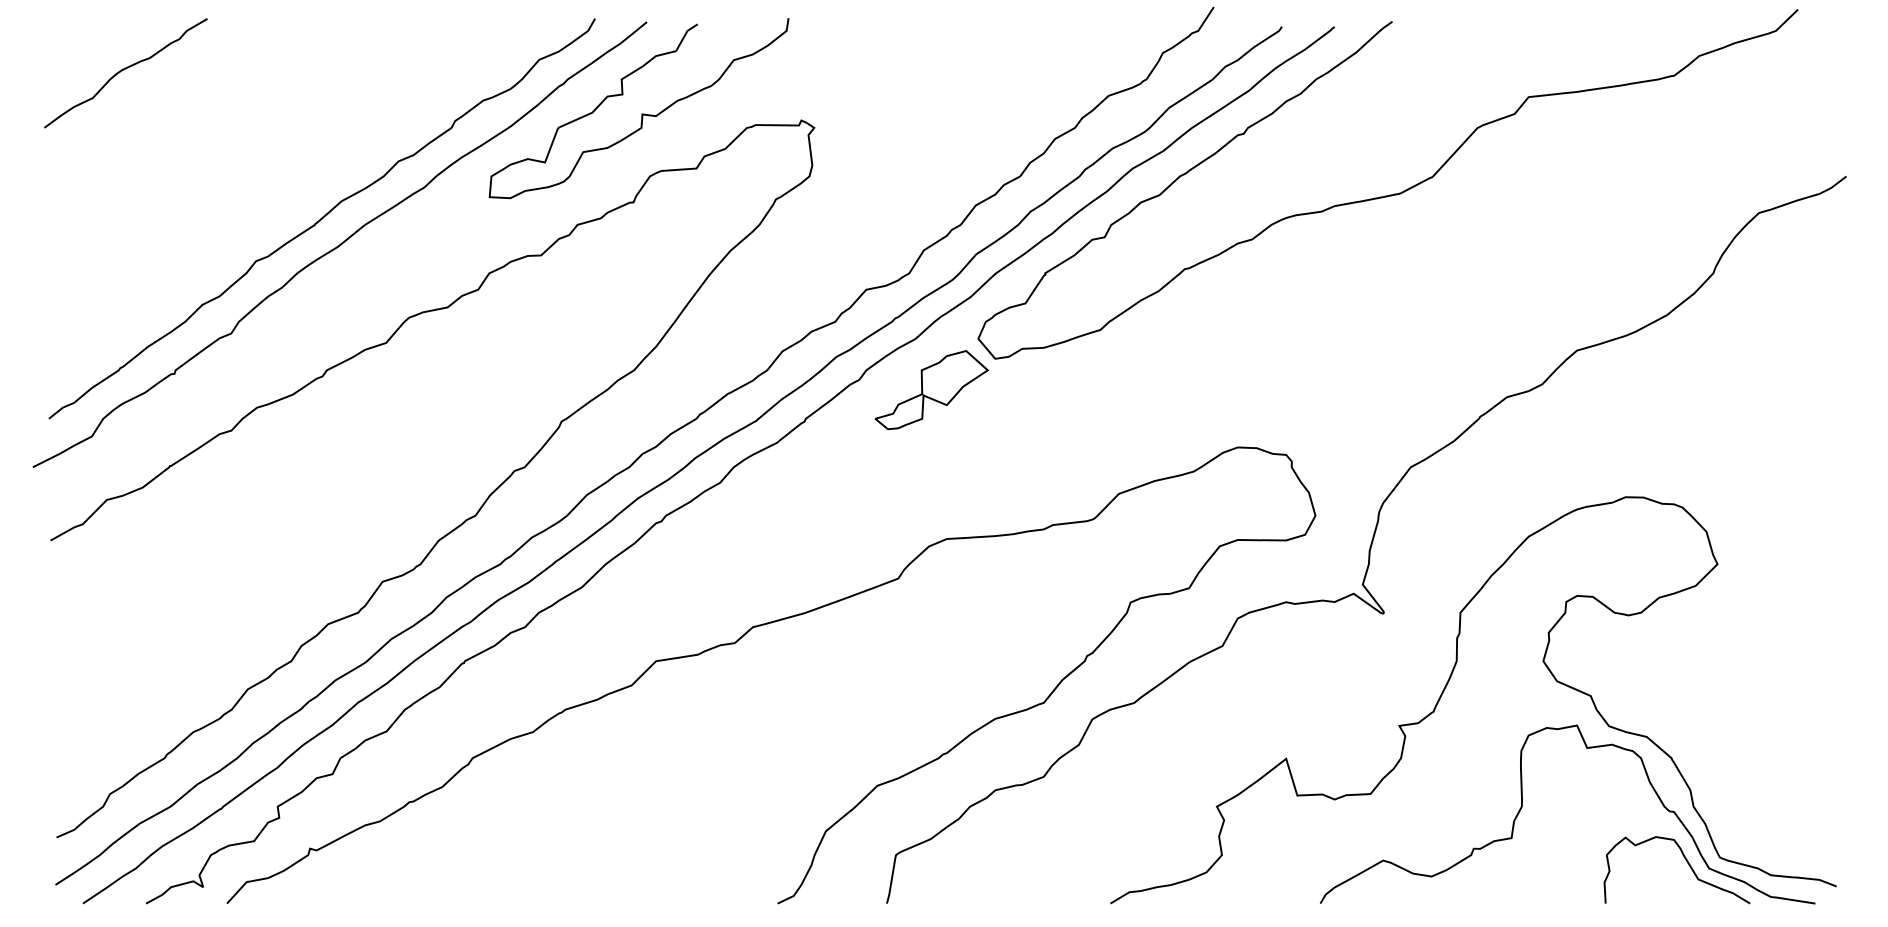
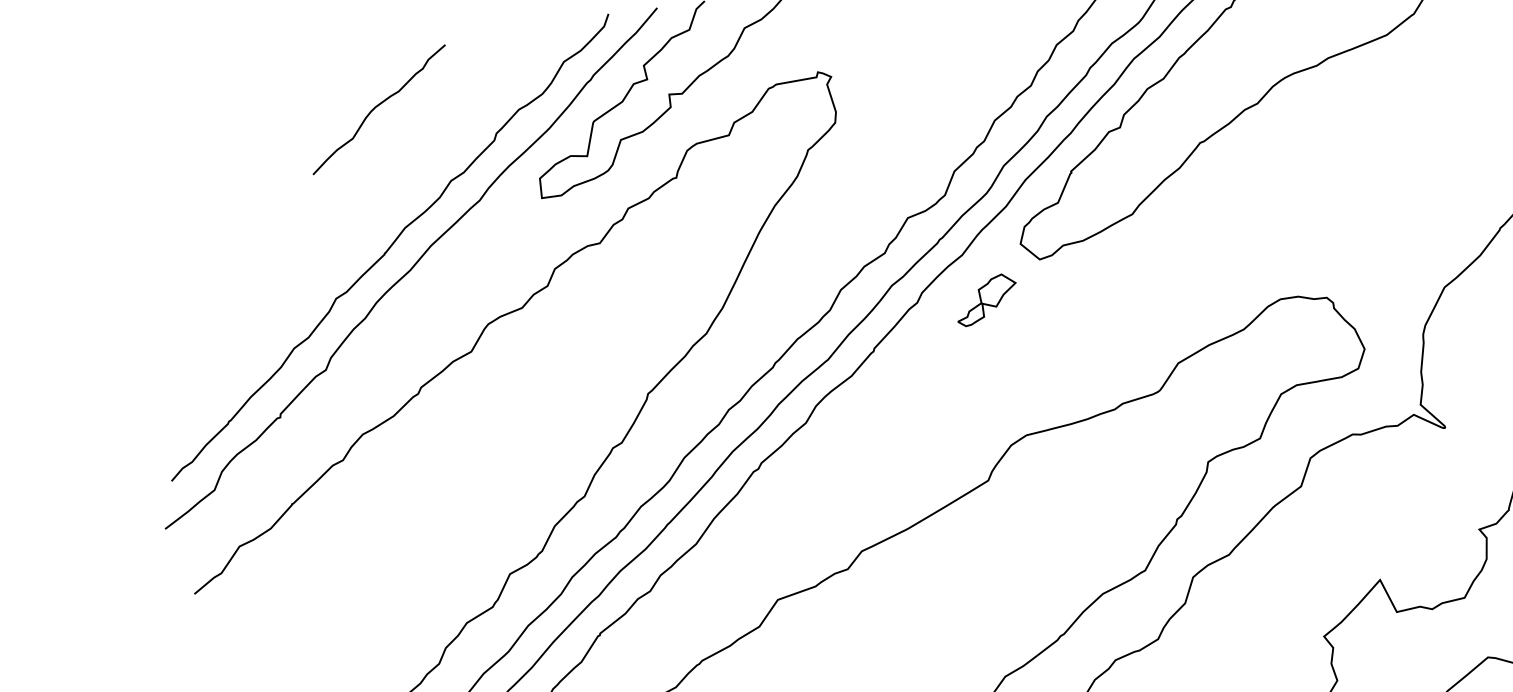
curve: (123, 70) -> (376, 107), moved
part: (931, 390) -> (986, 300), size x0.6

